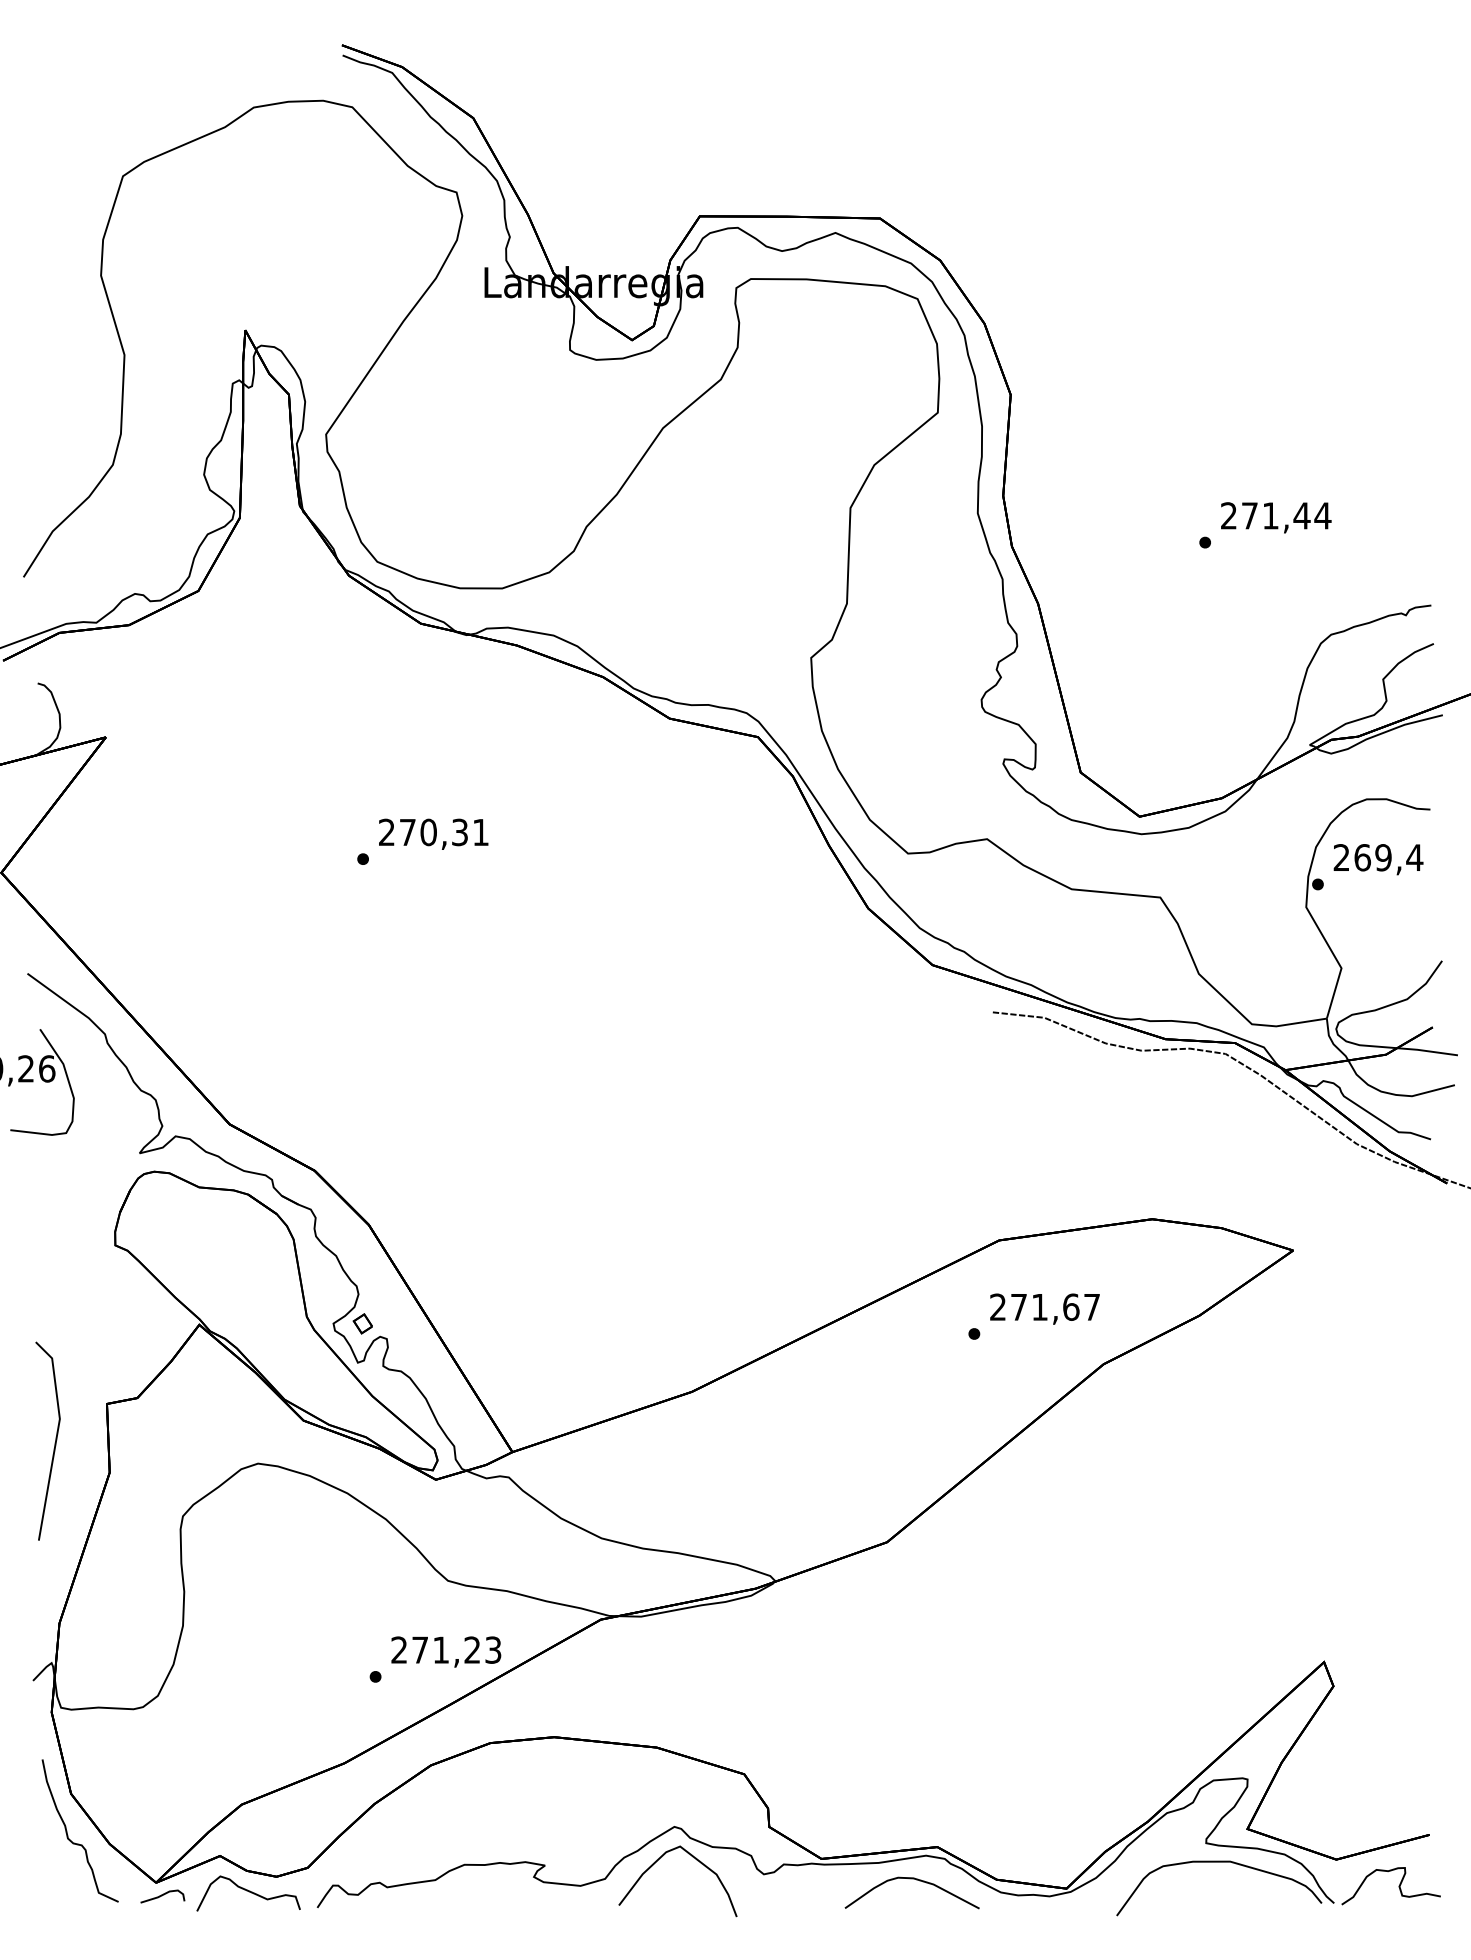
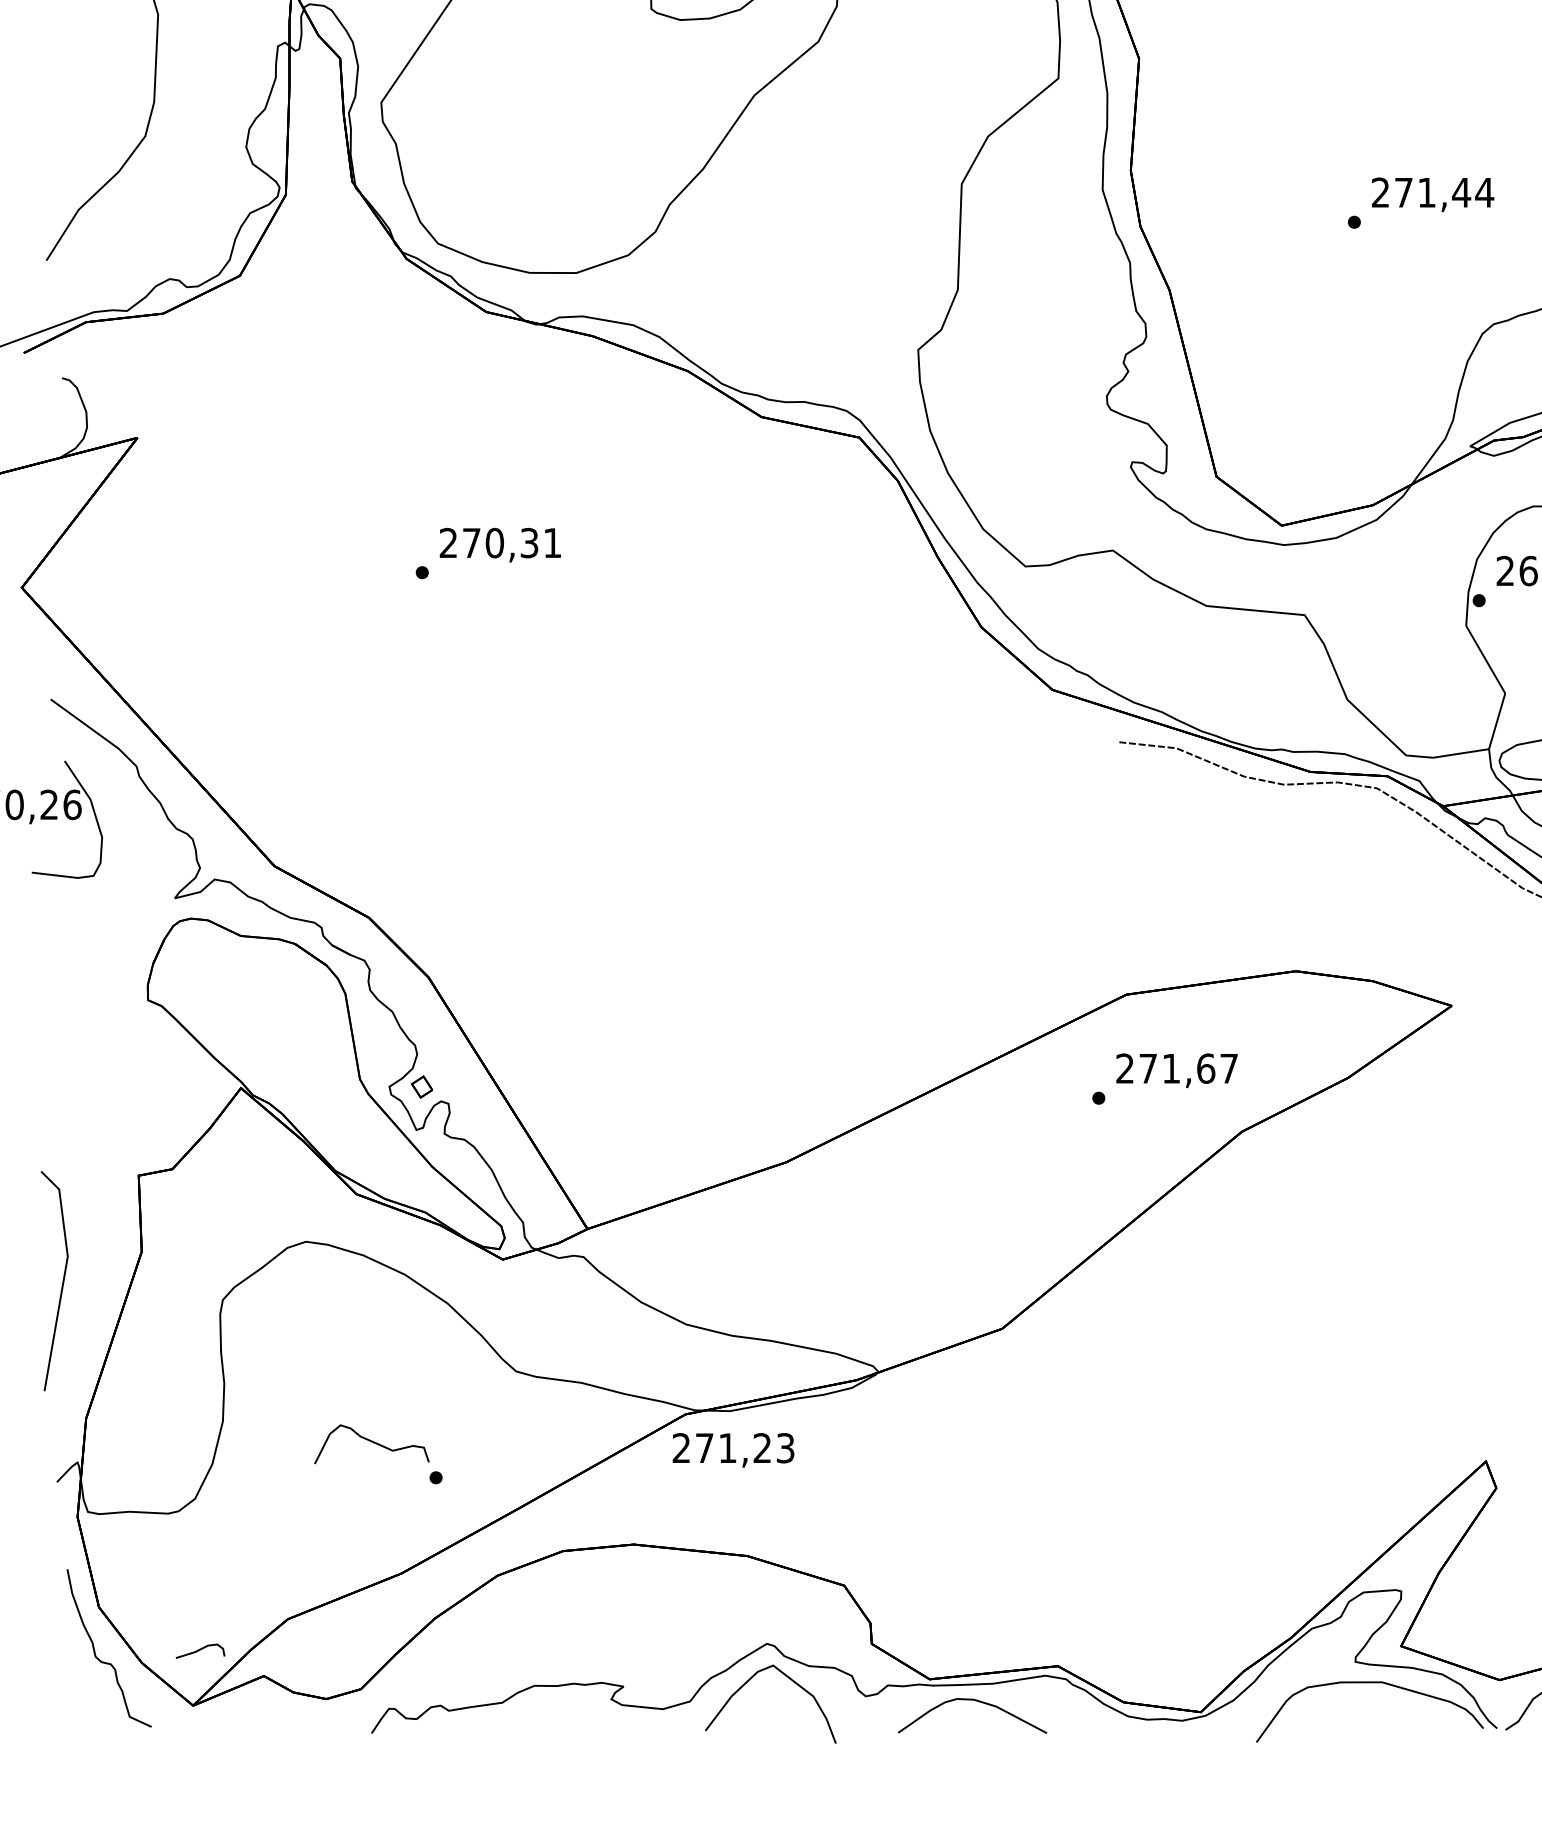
line: (54, 1442) -> (61, 1282), moved
text: (446, 1651) -> (733, 1449), moved
curve: (911, 1879) -> (971, 1700), moved
curve: (249, 1892) -> (372, 1443), moved
curve: (162, 1896) -> (200, 1651), moved

